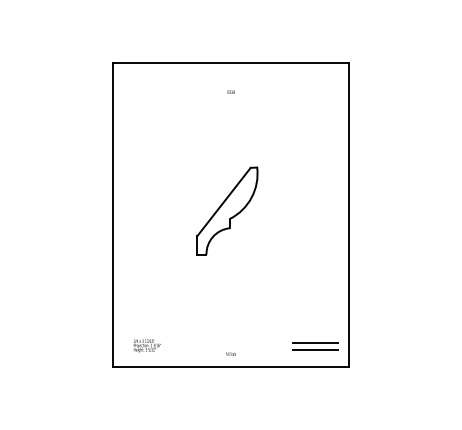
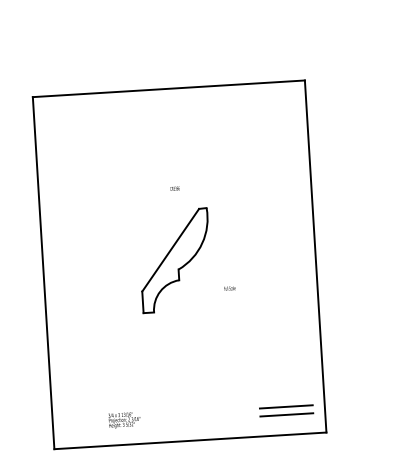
text: (230, 91) -> (174, 187), moved
text: (146, 345) -> (123, 419), moved
text: (230, 353) -> (229, 287), moved

